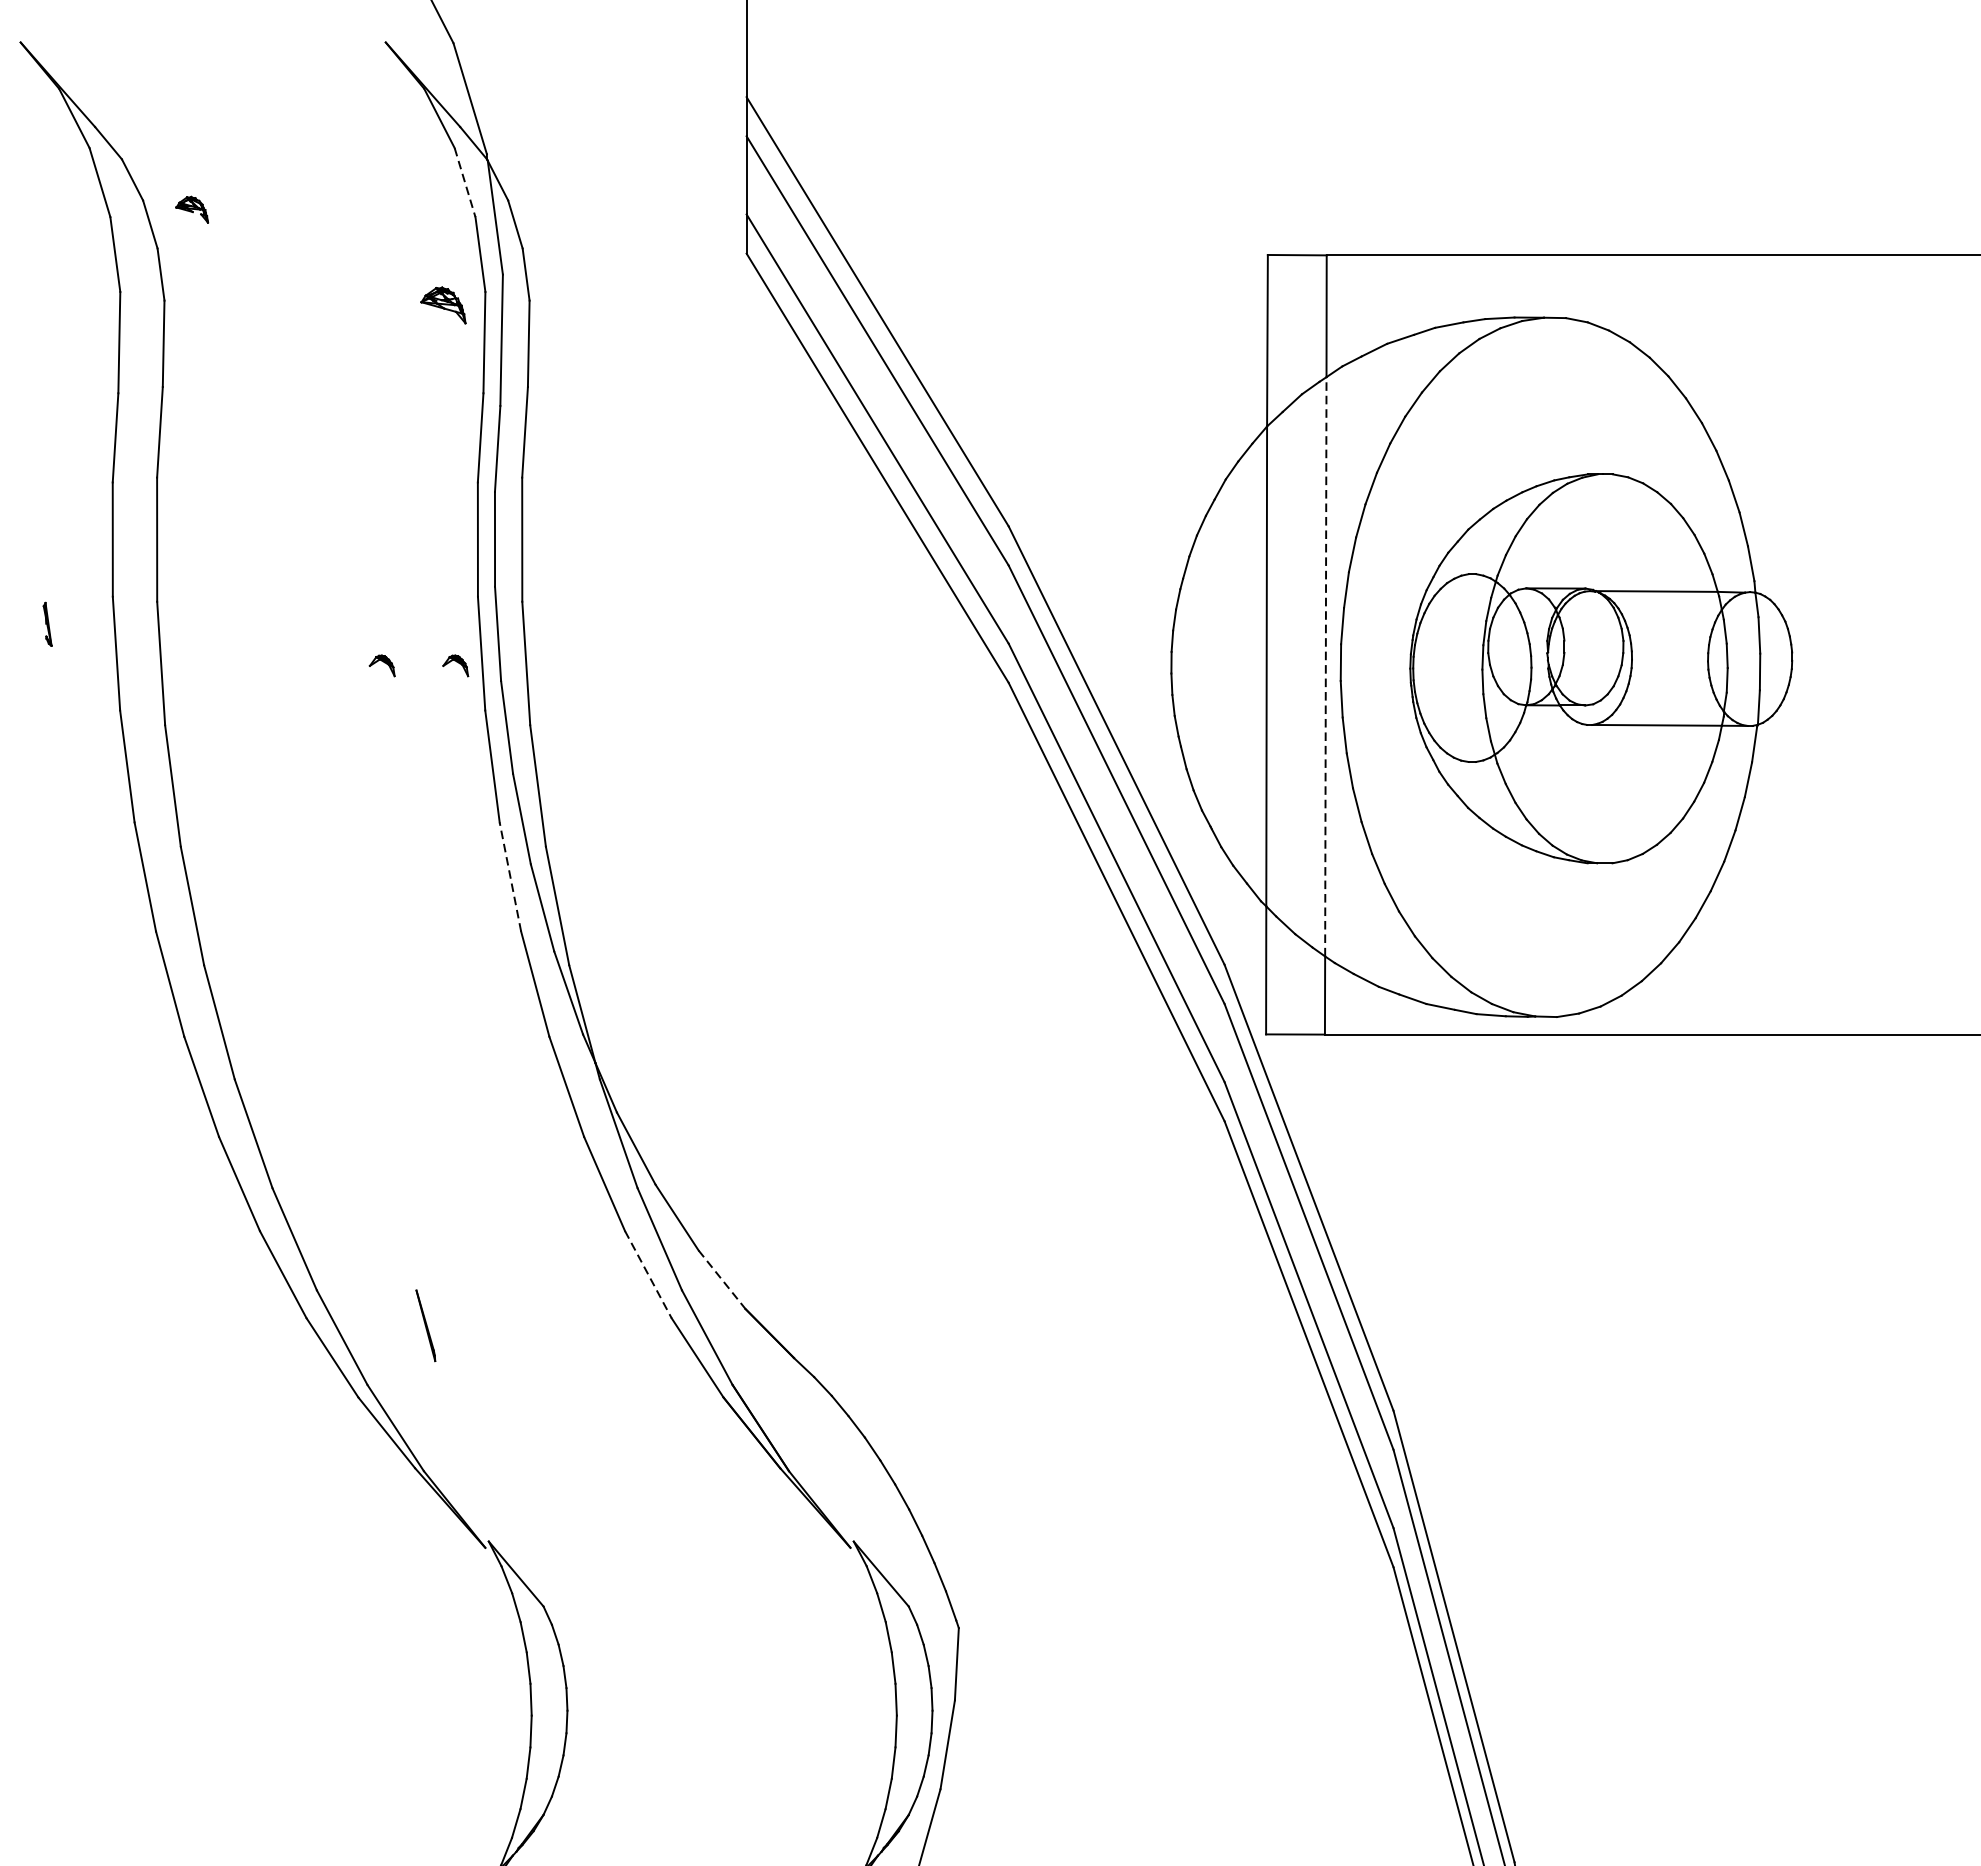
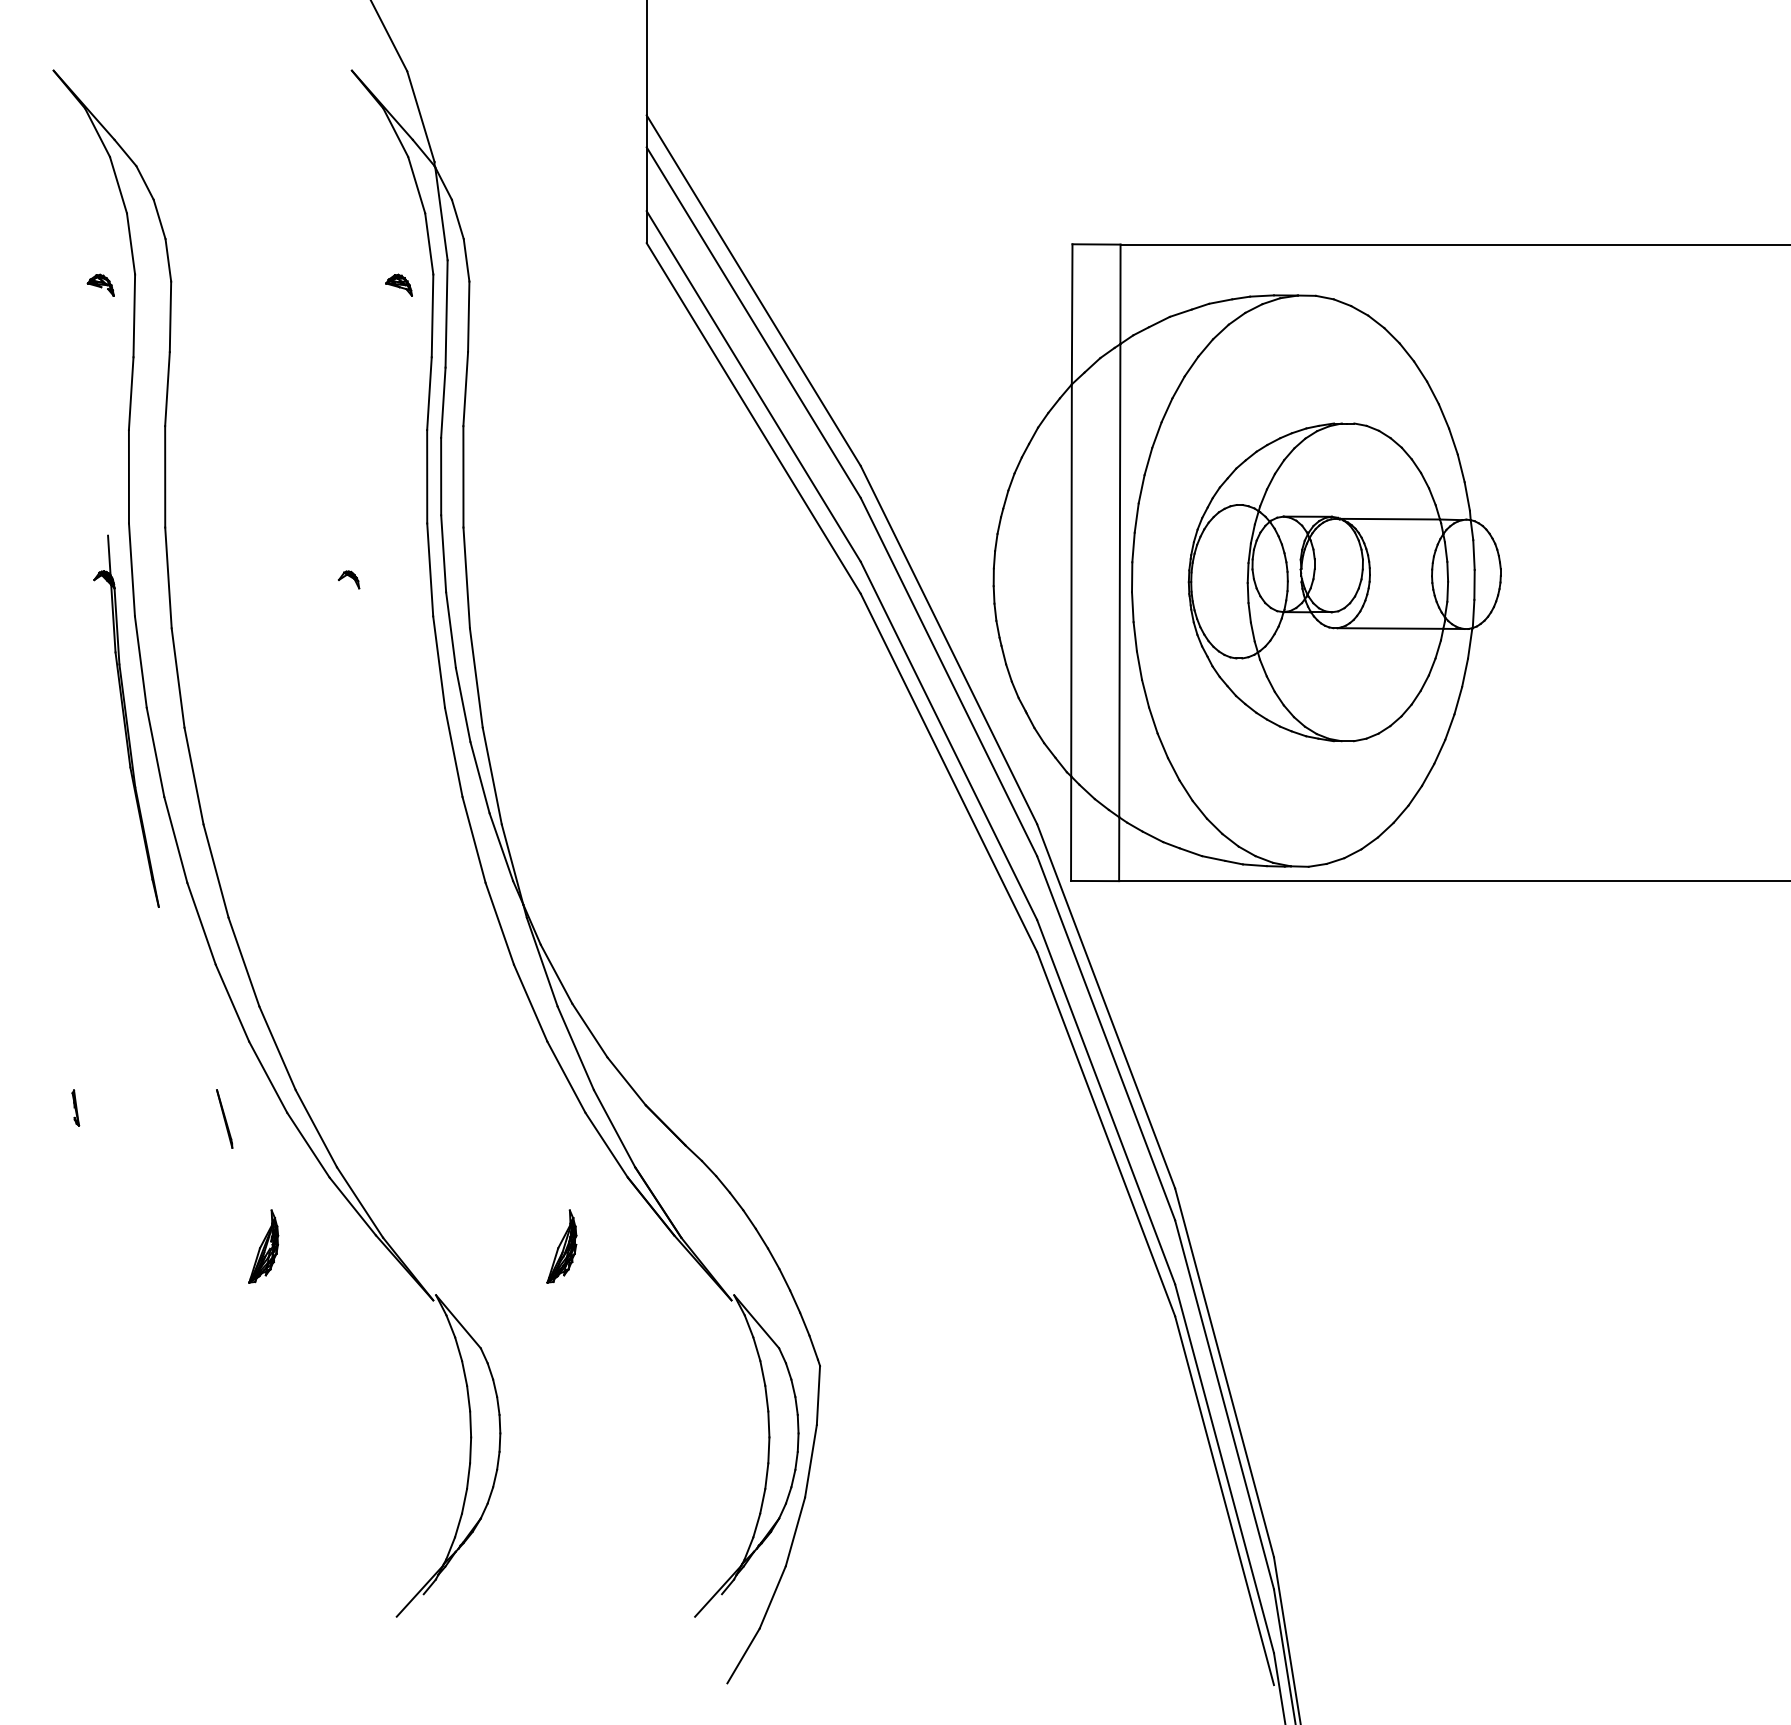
line: (464, 183) -> (416, 185), dashed -> solid
part: (191, 208) -> (100, 284), moved
part: (442, 304) -> (398, 284), size x0.71
part: (47, 623) -> (75, 1107), moved
part: (456, 665) -> (409, 579), removed
line: (1325, 666) -> (1119, 580), dashed -> solid
part: (109, 837) -> (126, 720), added
line: (510, 875) -> (453, 751), dashed -> solid
line: (648, 1274) -> (566, 1077), dashed -> solid
line: (721, 1279) -> (626, 1081), dashed -> solid
line: (425, 1325) -> (224, 1118), moved
part: (277, 1481) -> (263, 1246), added
part: (642, 1481) -> (561, 1246), added

